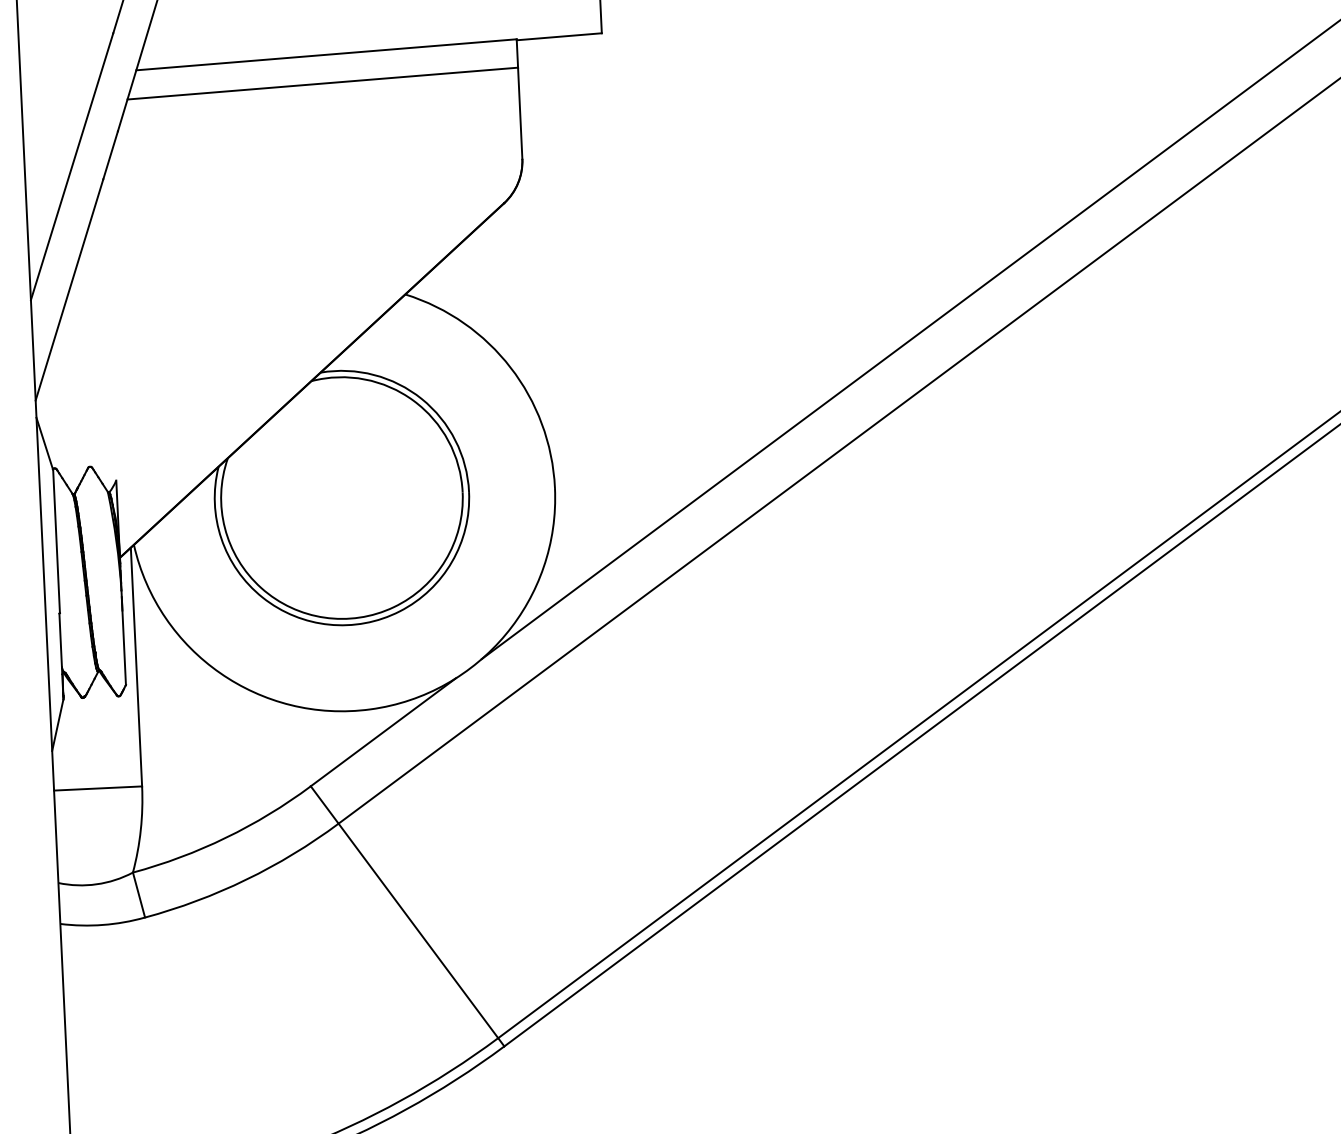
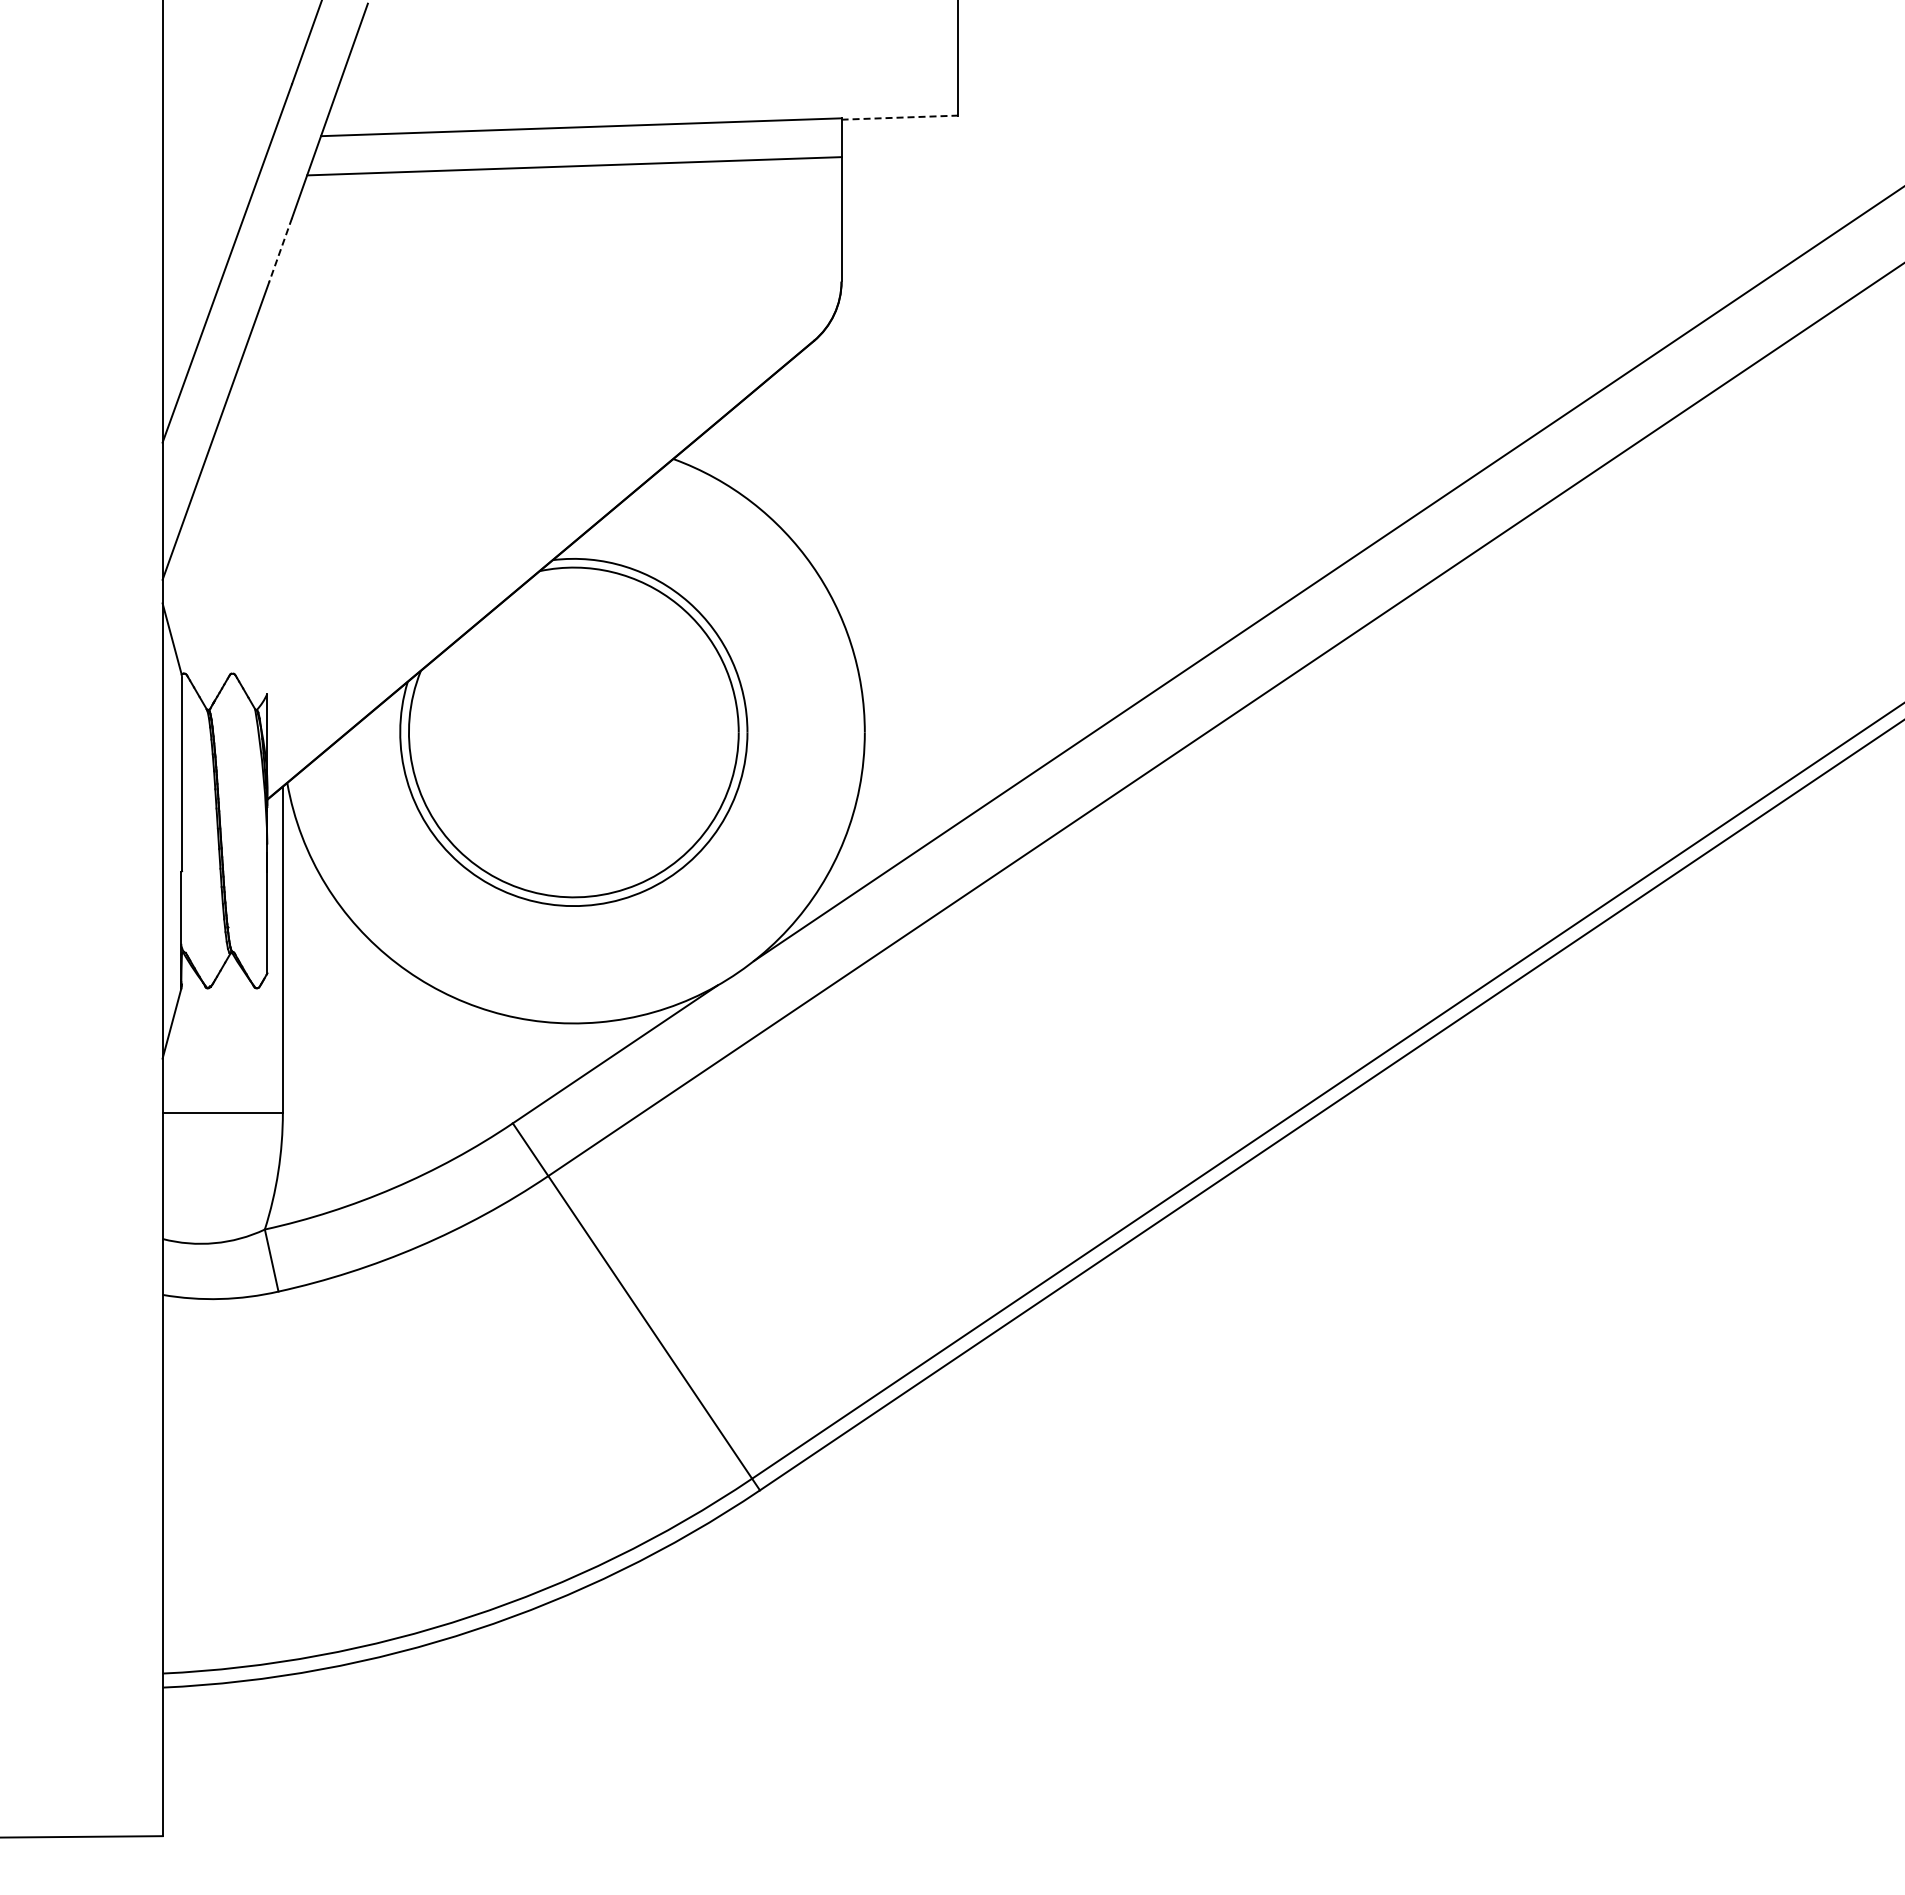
line: (559, 36) -> (900, 117), solid -> dashed
line: (110, 155) -> (280, 250), solid -> dashed

